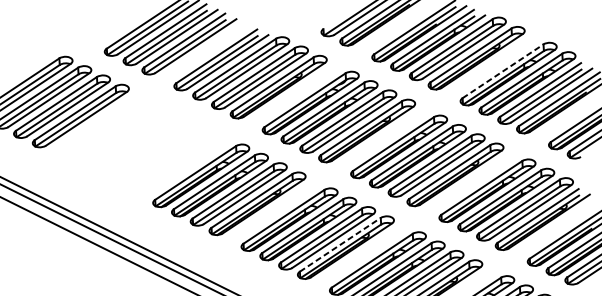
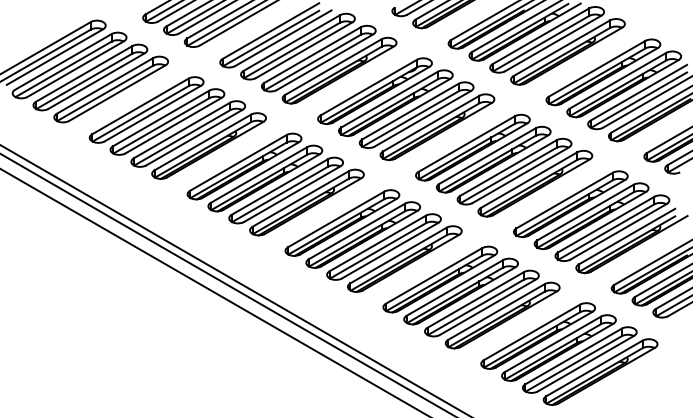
line: (503, 71) -> (597, 68), dashed -> solid
part: (140, 145) -> (177, 127), added
line: (340, 244) -> (398, 255), dashed -> solid

